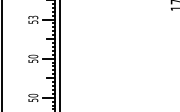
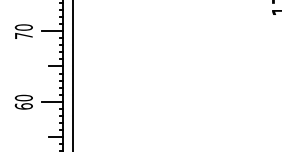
text: (33, 19) -> (24, 31), 53 -> 70
text: (33, 60) -> (24, 105), 50 -> 60

